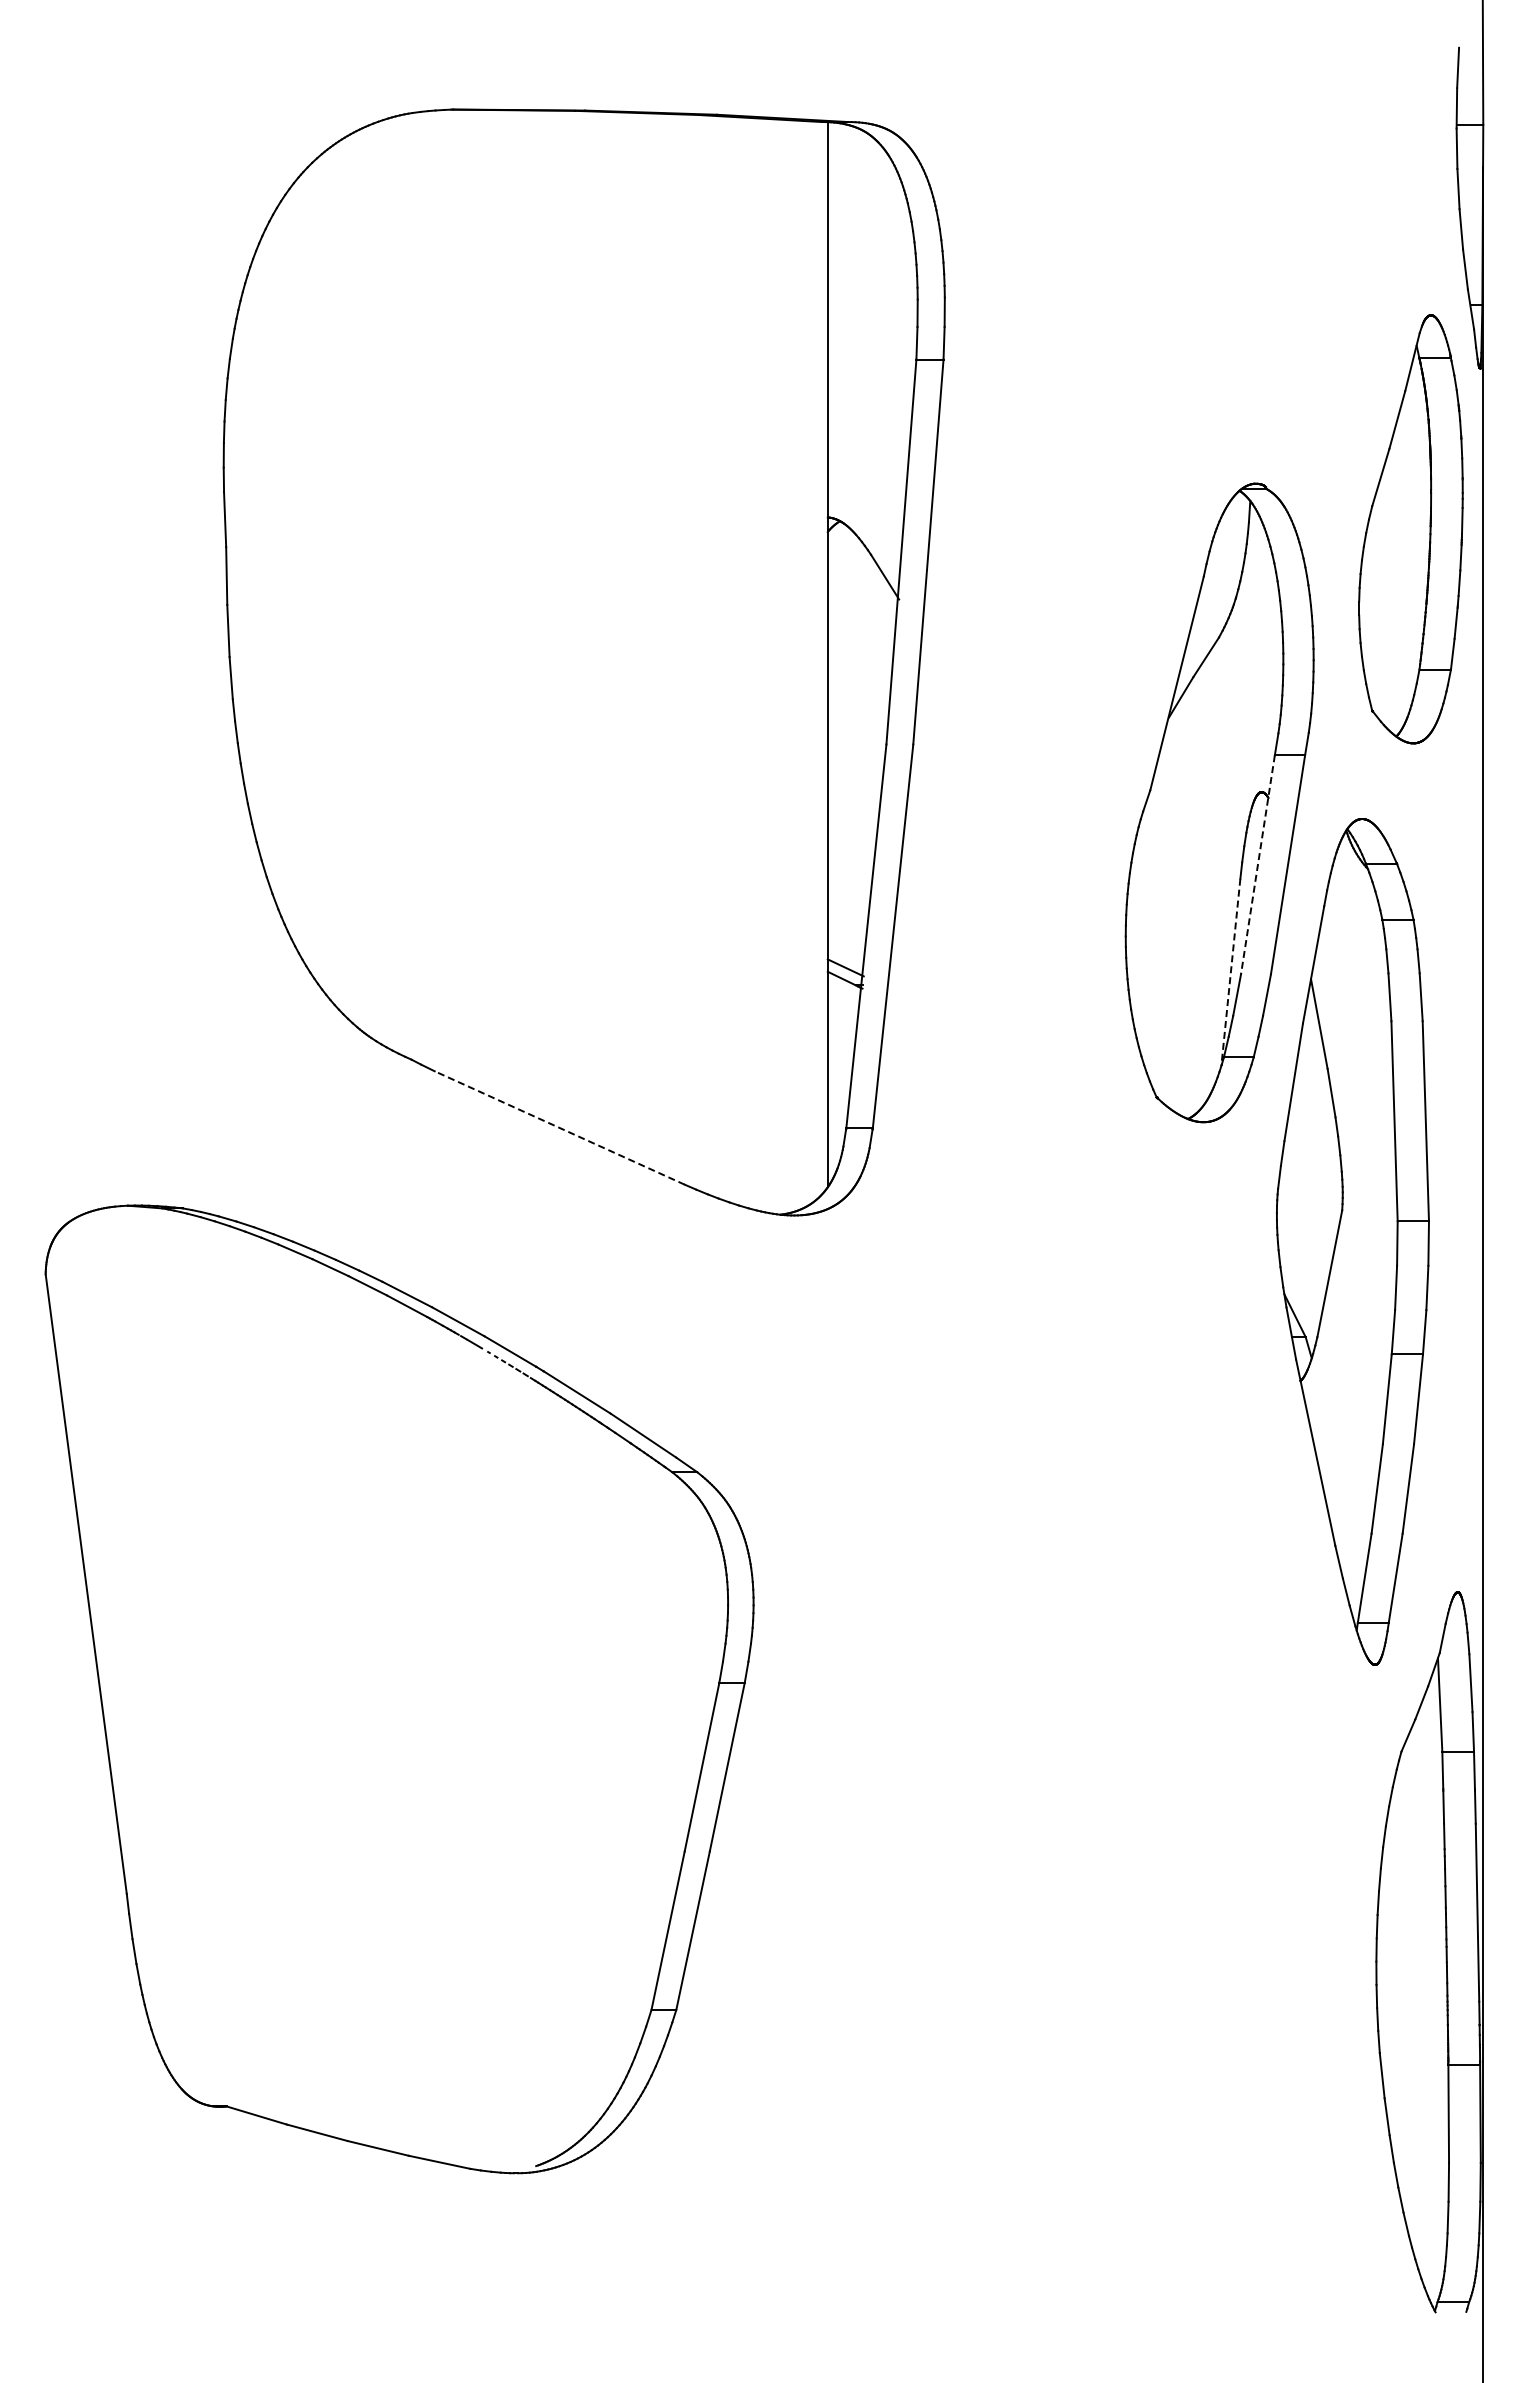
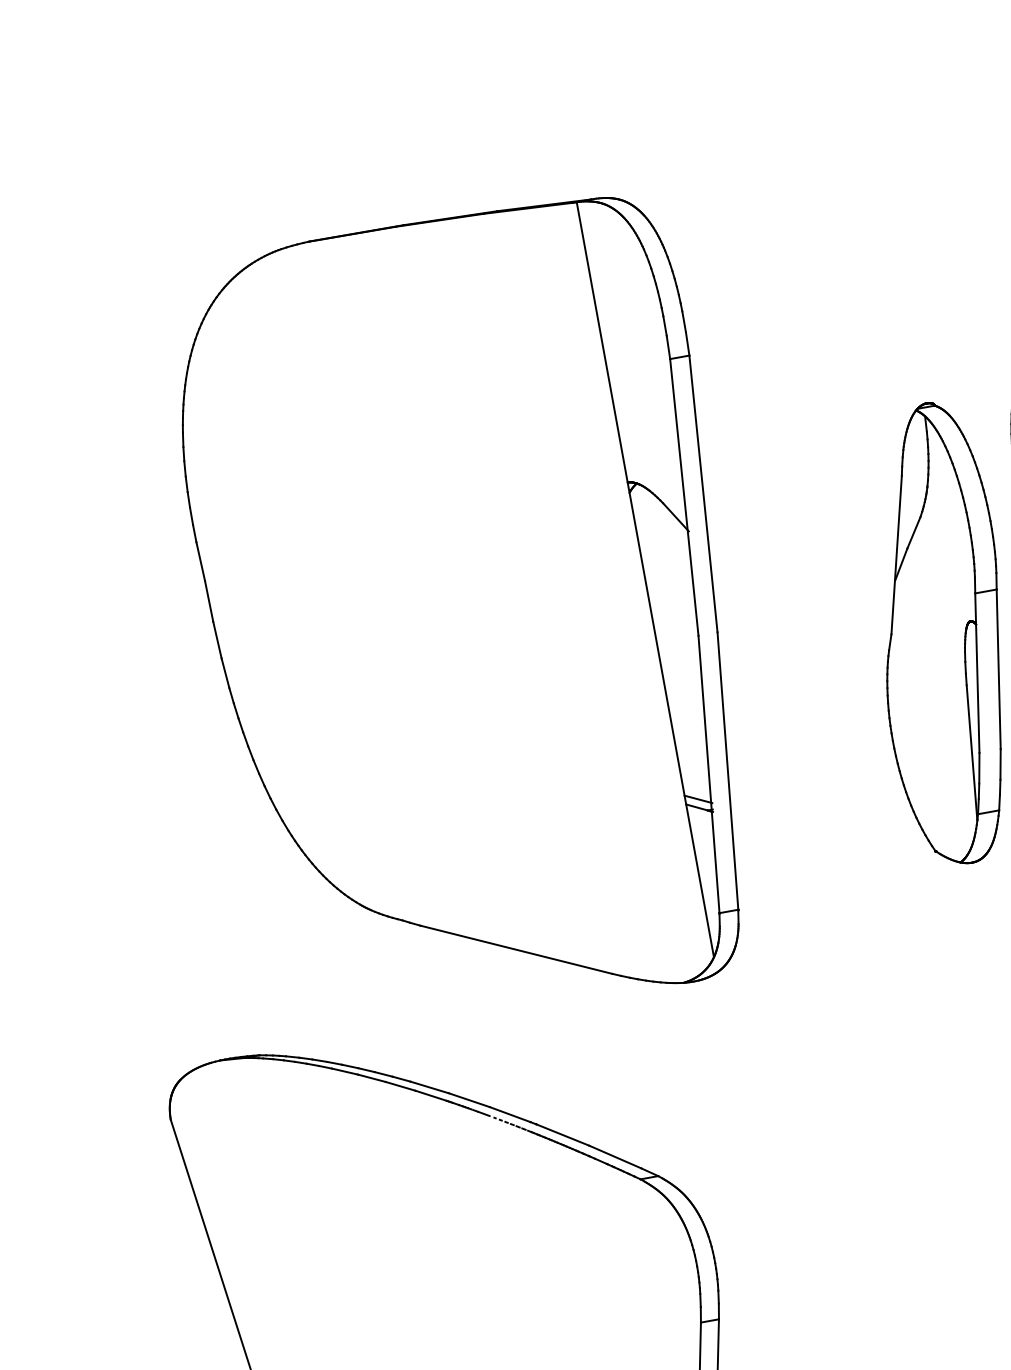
line: (1257, 864) -> (977, 673), dashed -> solid
line: (1230, 972) -> (971, 753), dashed -> solid
line: (559, 1127) -> (516, 949), dashed -> solid

